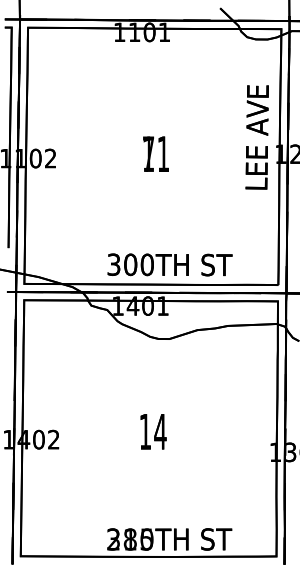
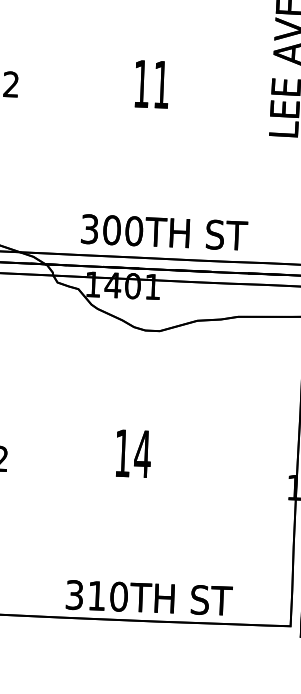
text: (148, 153) -> (141, 83), 71 -> 11
text: (130, 539) -> (97, 595), 285TH -> 310TH

